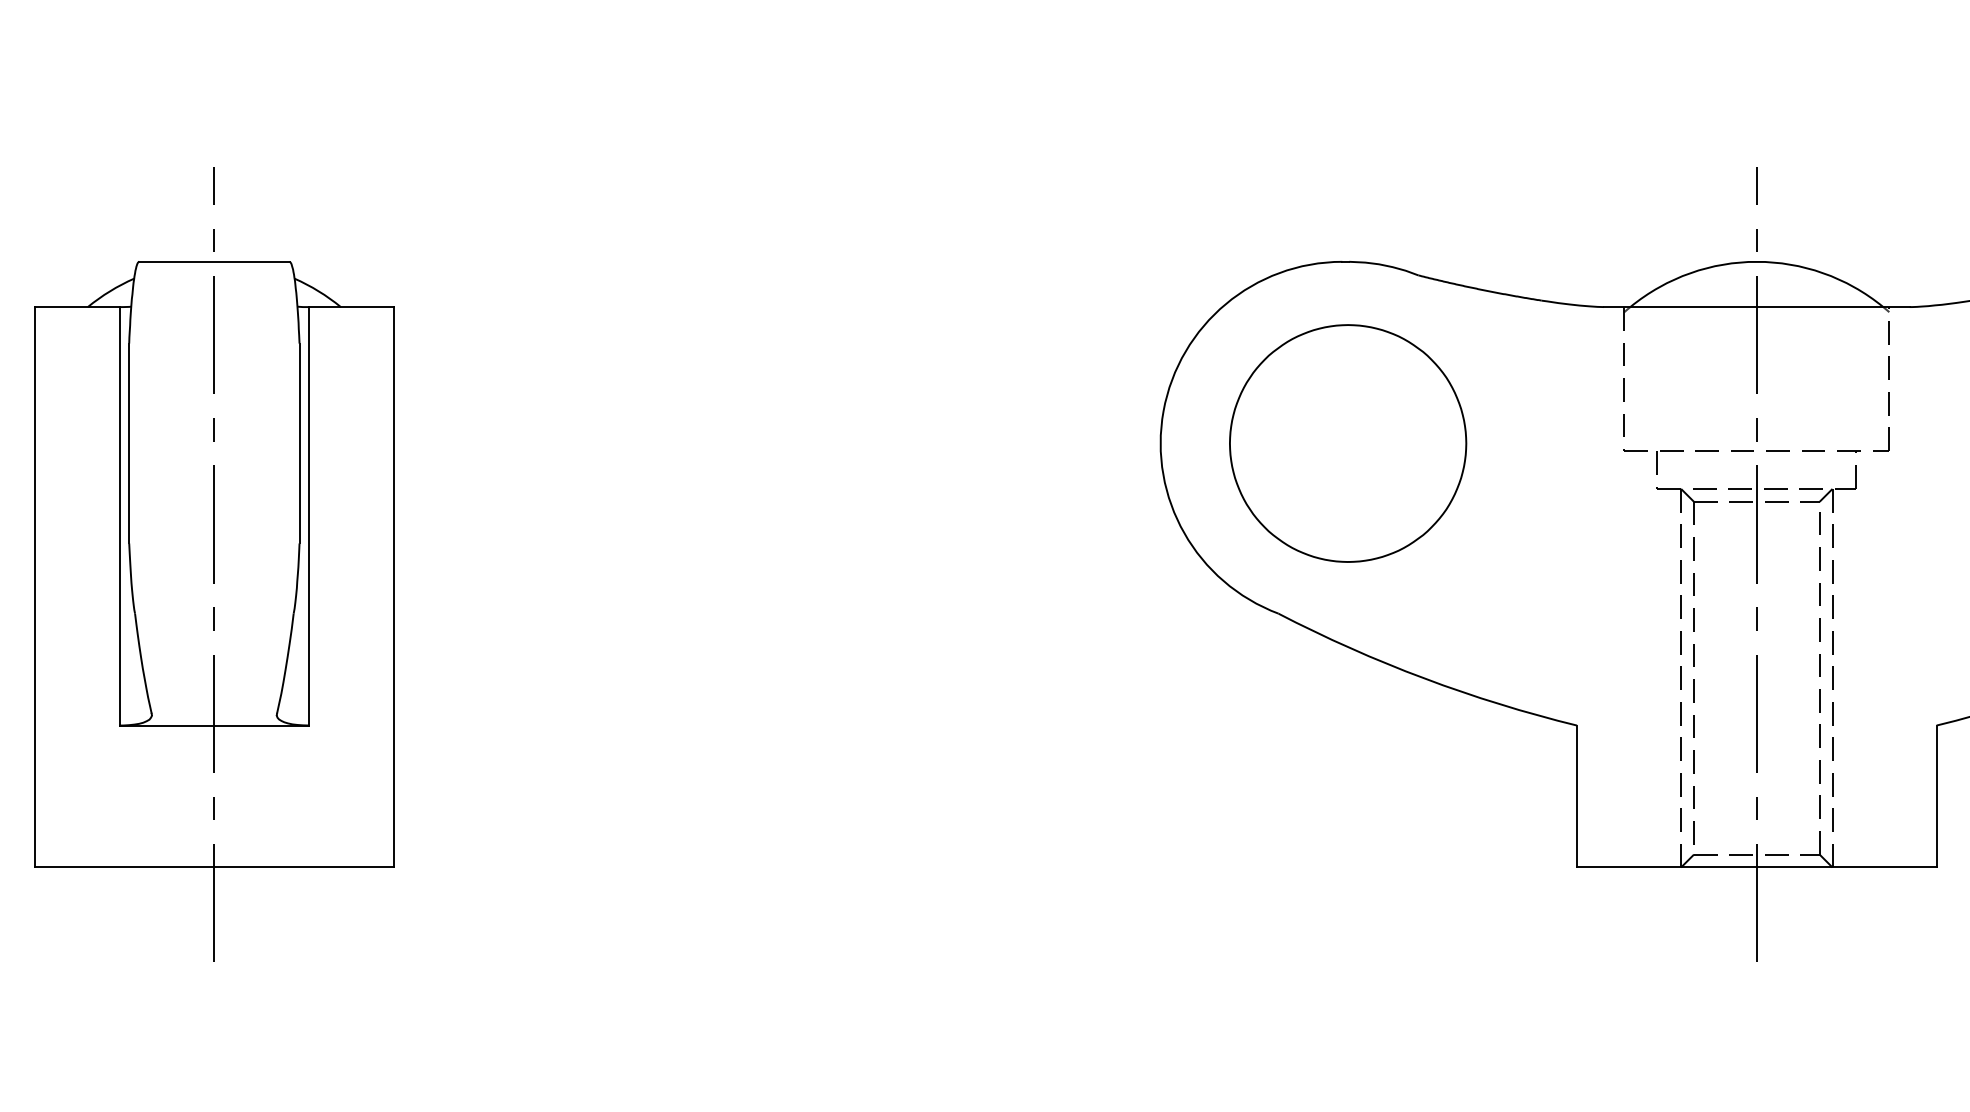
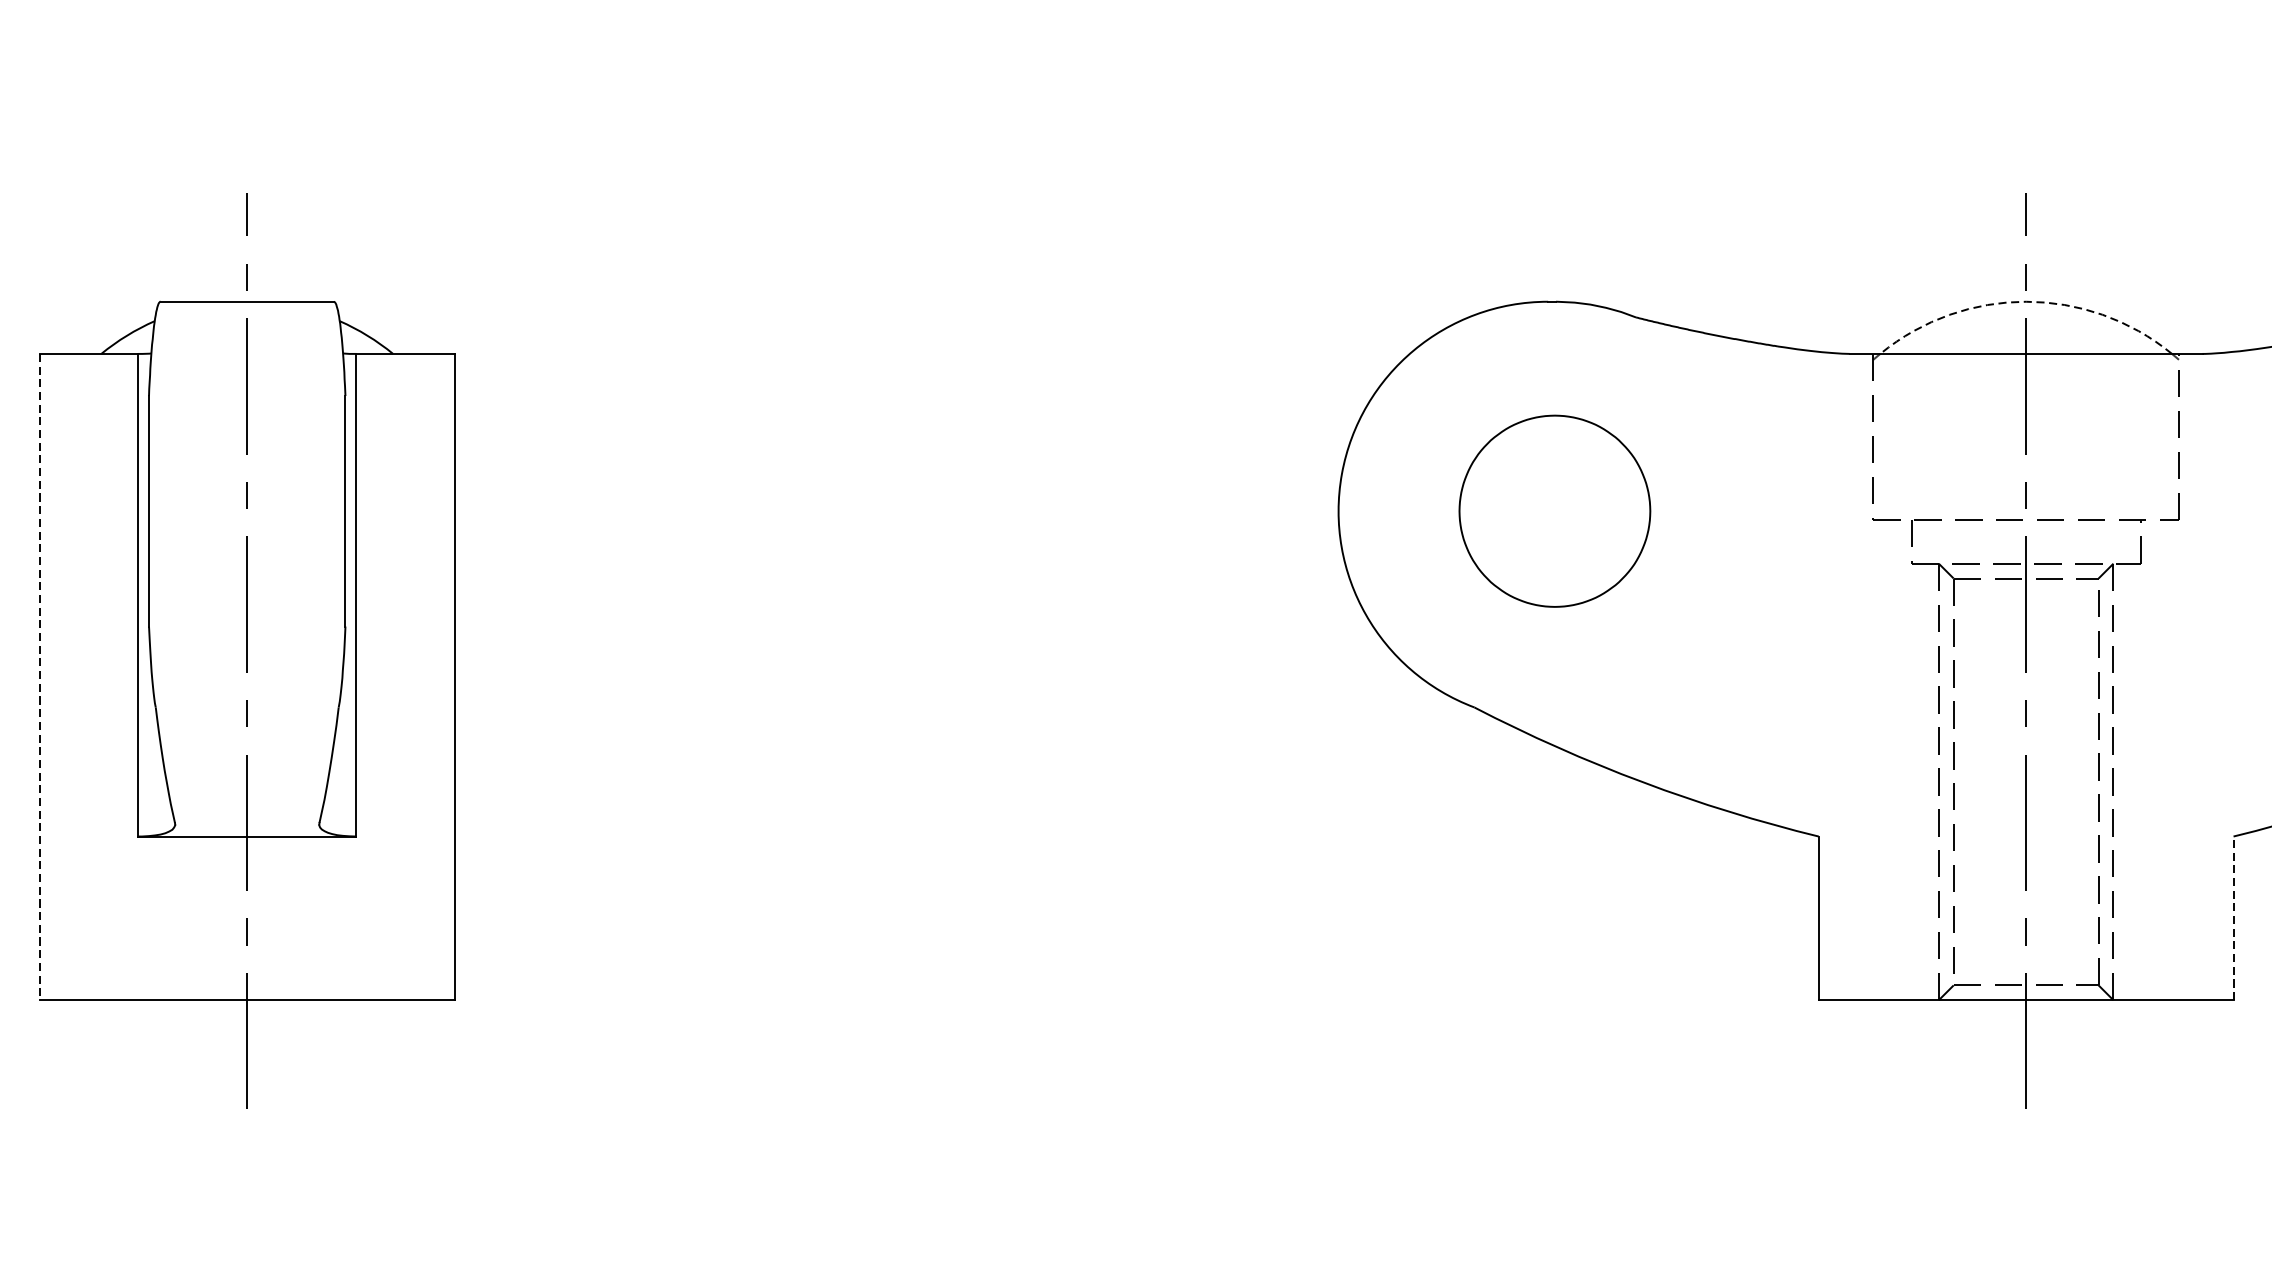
arc: (1756, 261) -> (2025, 301), solid -> dashed
part: (1348, 443) -> (1555, 511), size x0.7
line: (34, 587) -> (39, 677), solid -> dashed
line: (1936, 796) -> (2233, 918), solid -> dashed

